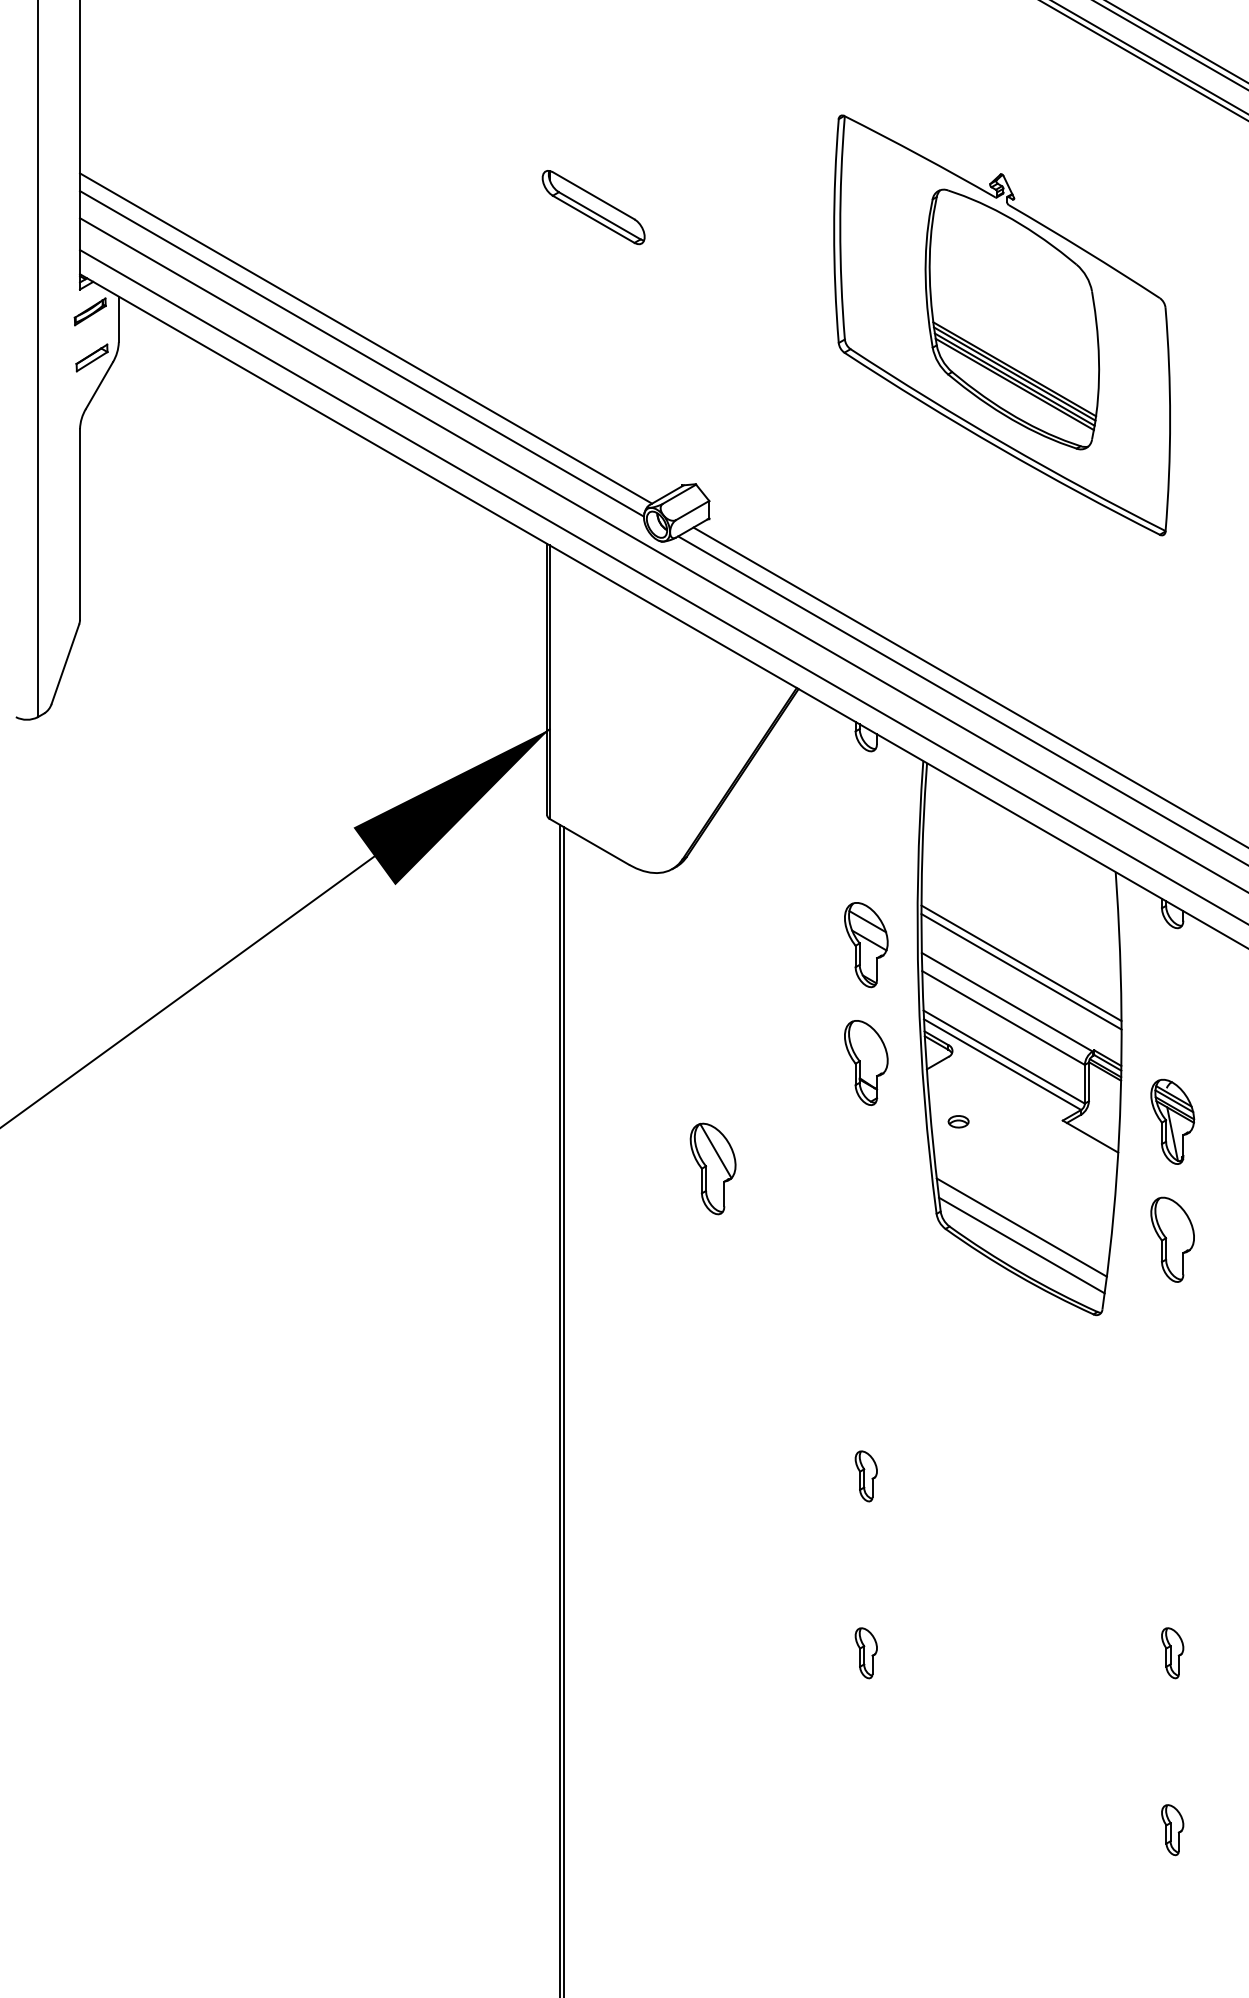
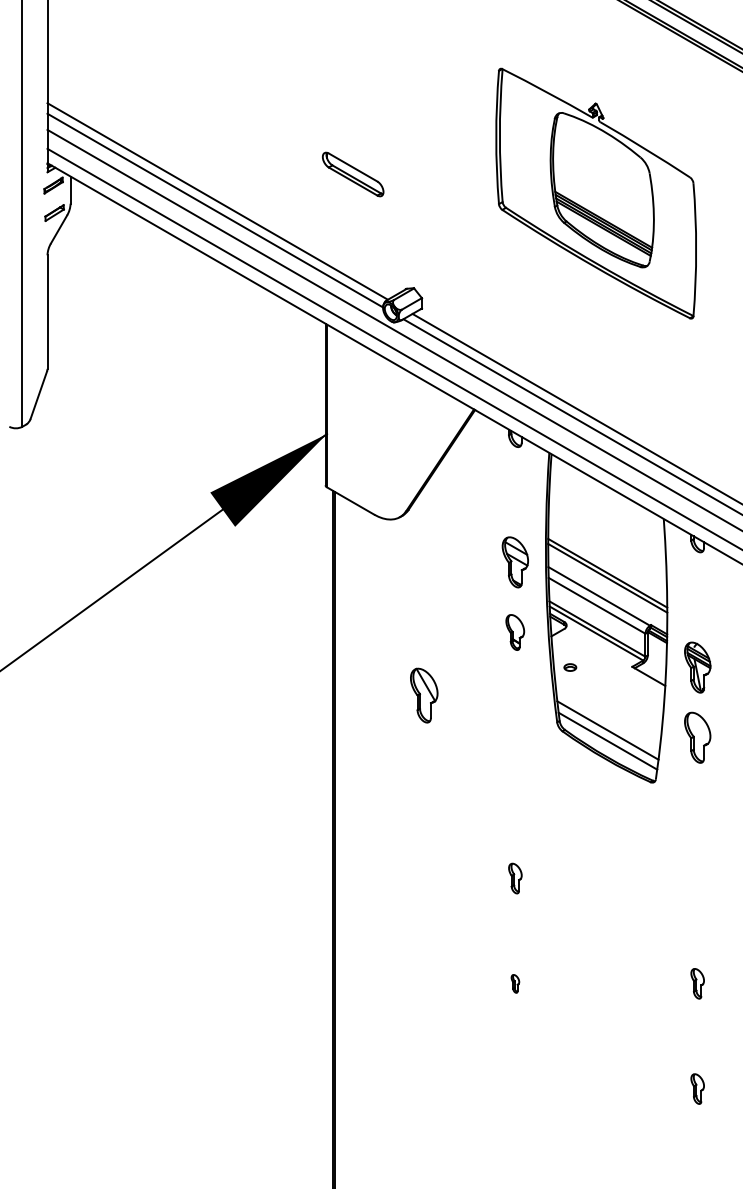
part: (594, 207) -> (353, 174), moved
part: (864, 1062) -> (514, 632), size x0.7
part: (866, 1652) -> (515, 983), size x0.6

